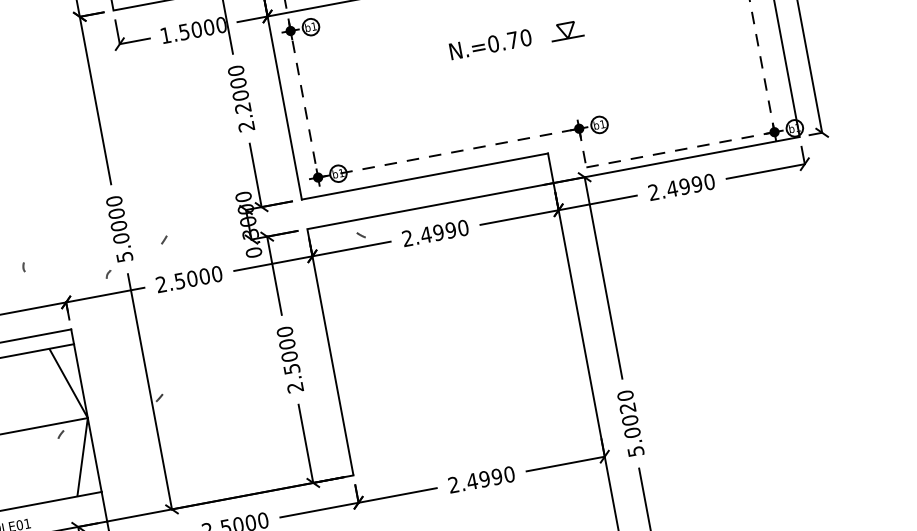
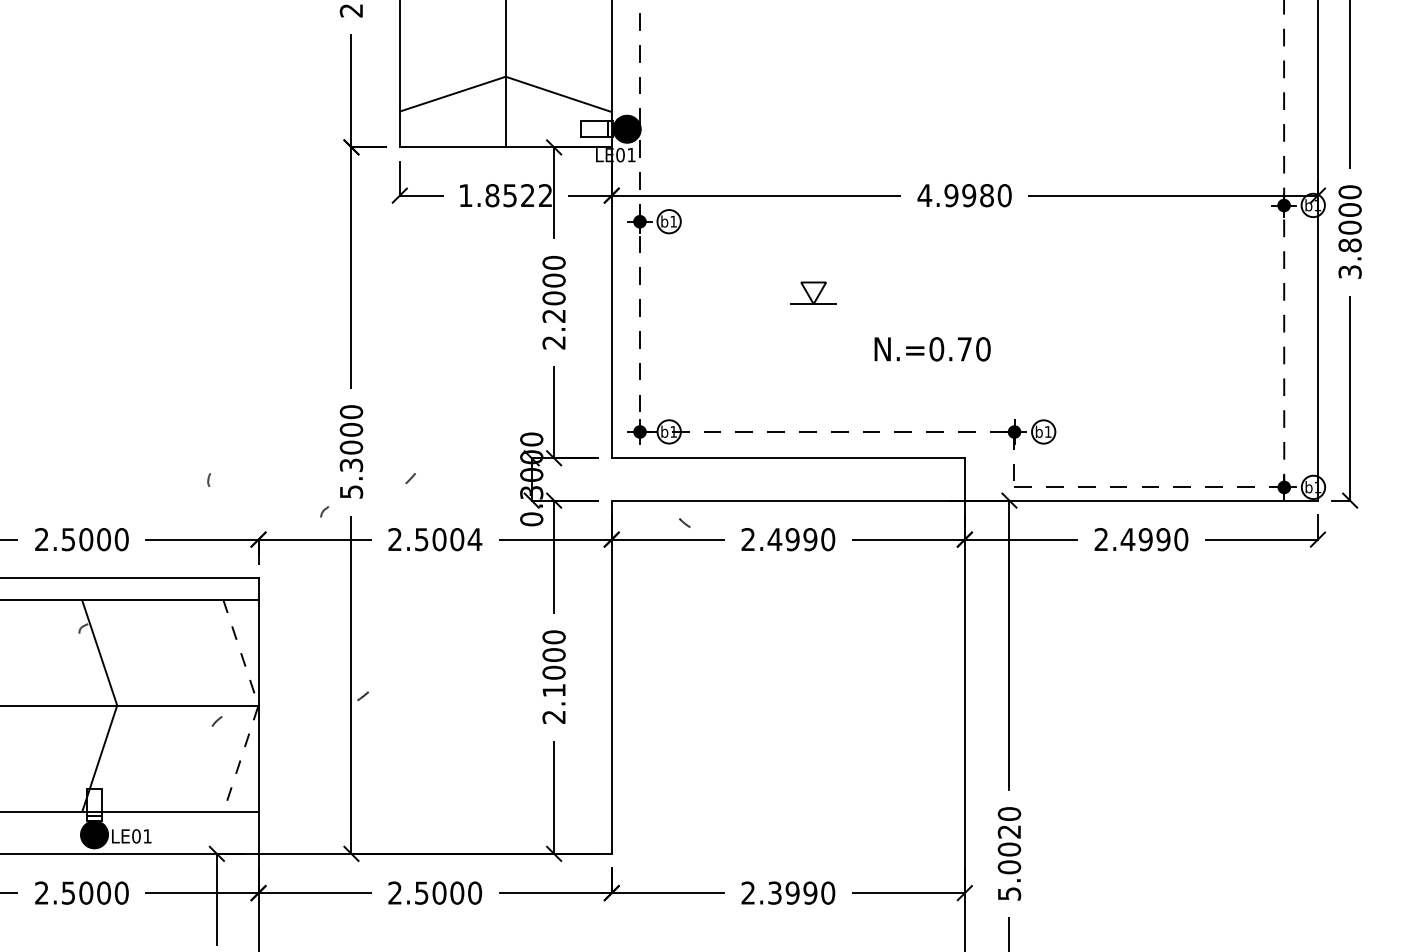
text: (202, 28) -> (518, 195), 1.5000 -> 1.8522
part: (566, 30) -> (813, 292), moved
text: (490, 44) -> (932, 349), moved
text: (121, 238) -> (351, 465), 5.0000 -> 5.3000
text: (216, 274) -> (474, 539), 2.5000 -> 2.5004
text: (291, 369) -> (553, 690), 2.5000 -> 2.1000
line: (87, 418) -> (258, 705), solid -> dashed
text: (471, 481) -> (774, 892), 2.4990 -> 2.3990

